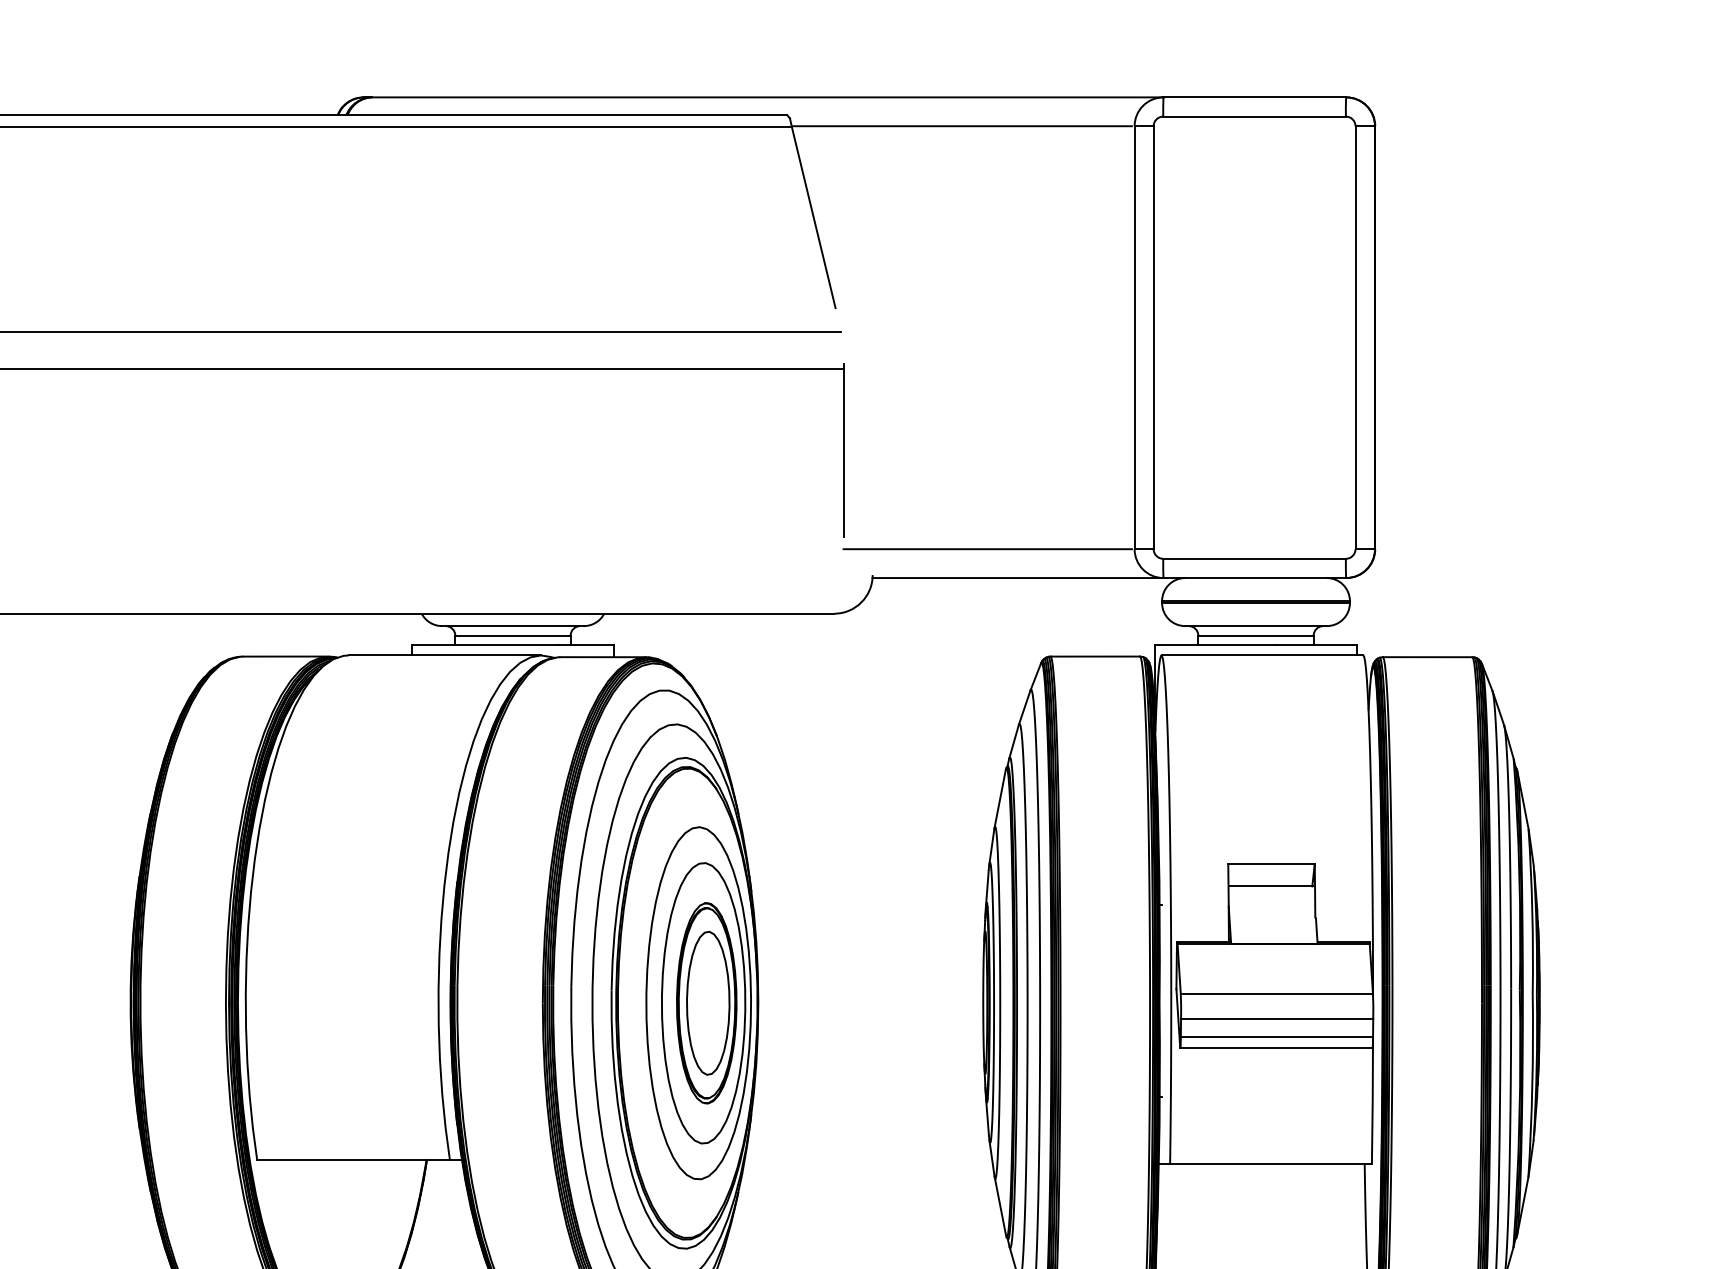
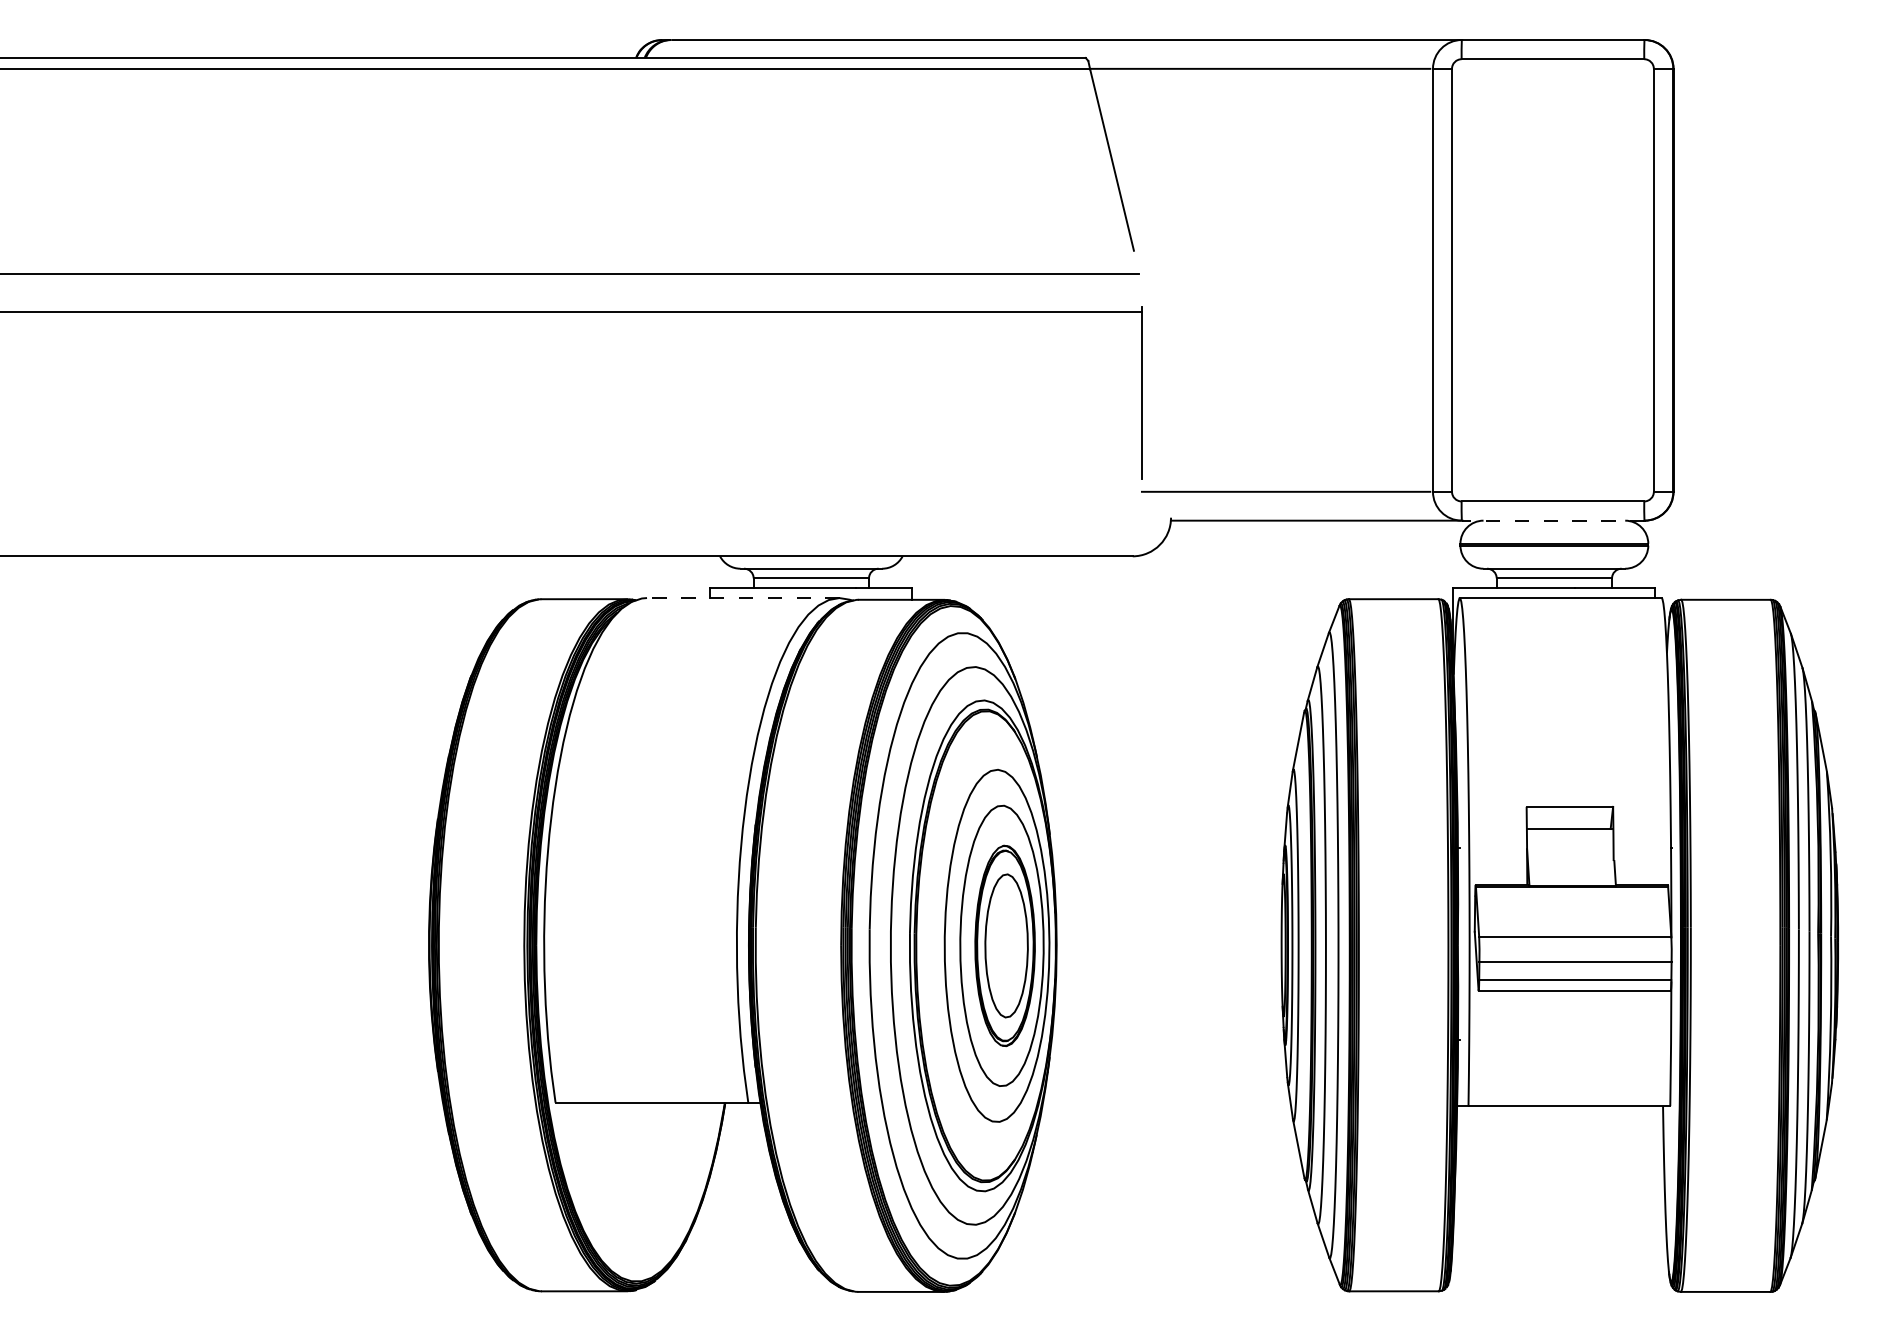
line: (1254, 577) -> (1552, 520), solid -> dashed
line: (444, 655) -> (742, 598), solid -> dashed

